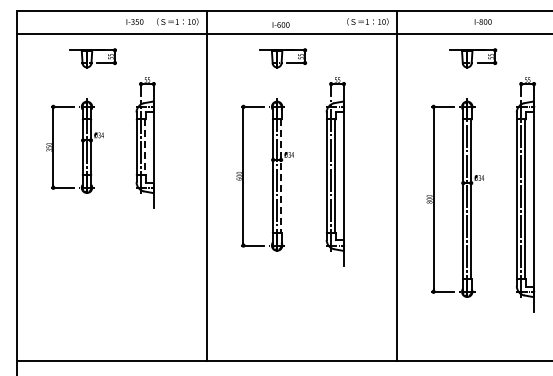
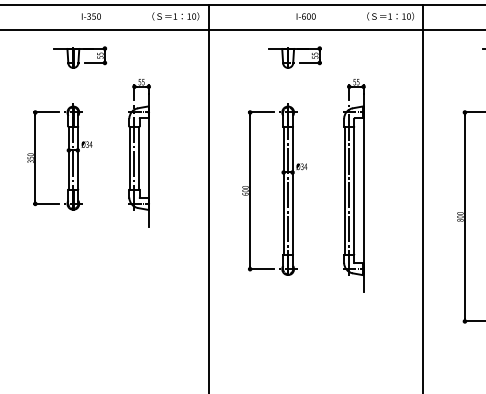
text: (134, 21) -> (90, 16), moved
text: (280, 24) -> (305, 16), moved
line: (145, 147) -> (139, 158), dashed -> solid
line: (281, 176) -> (293, 191), dashed -> solid

